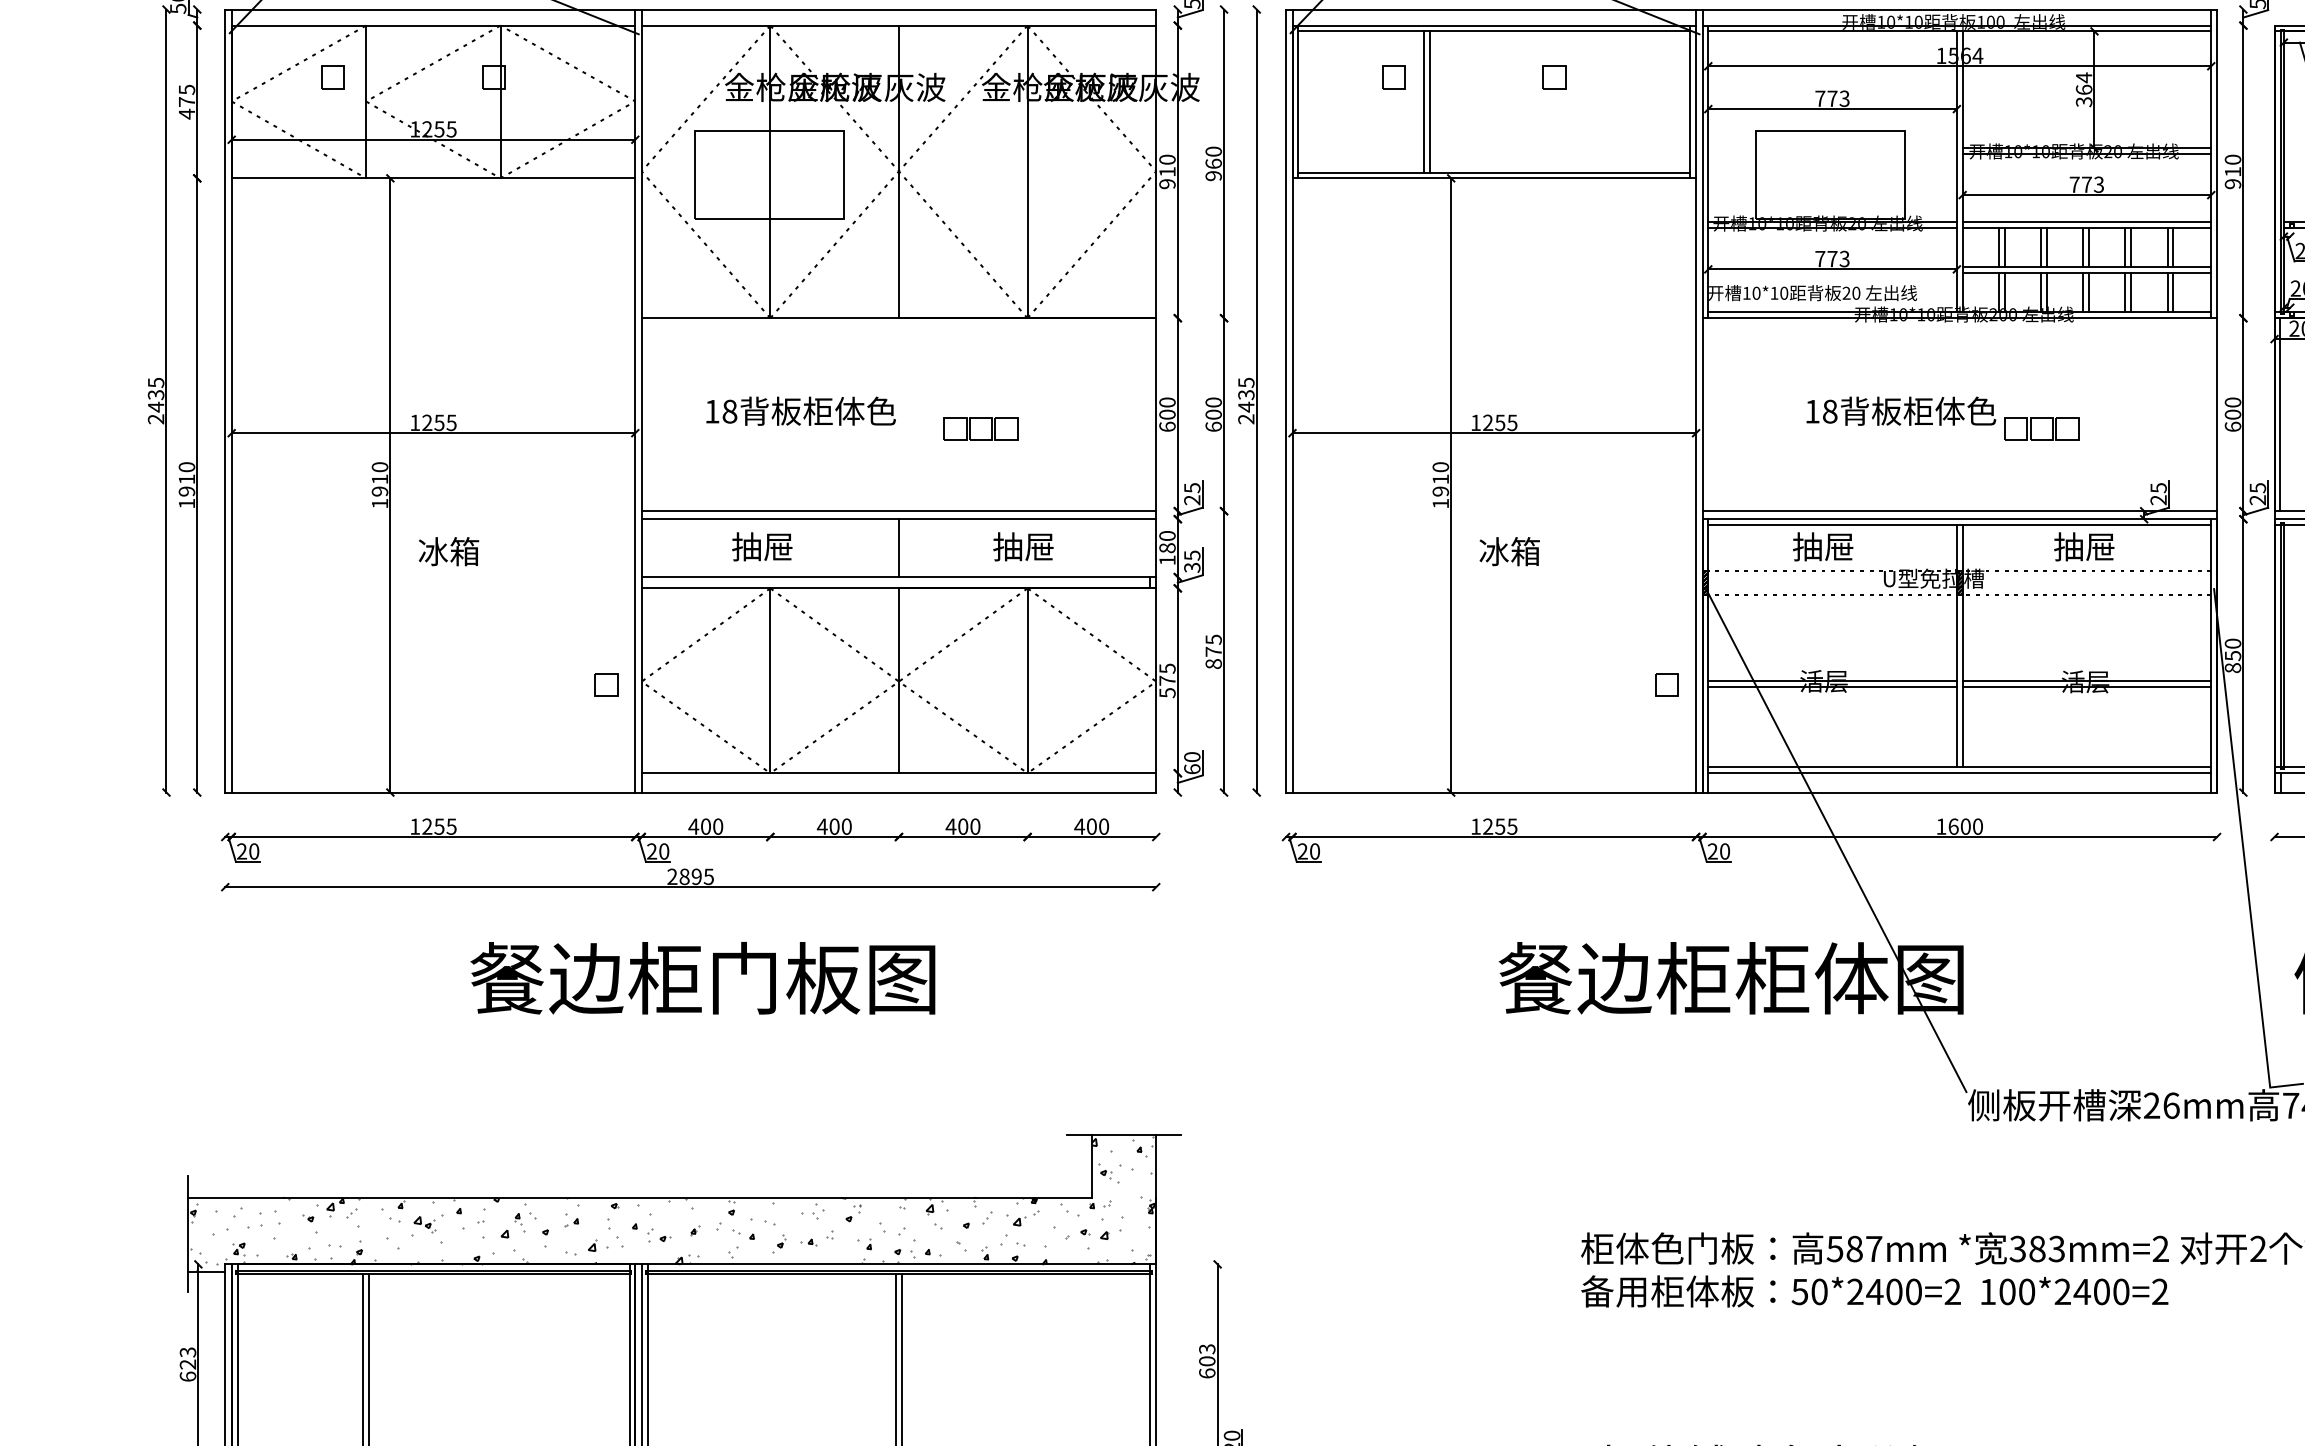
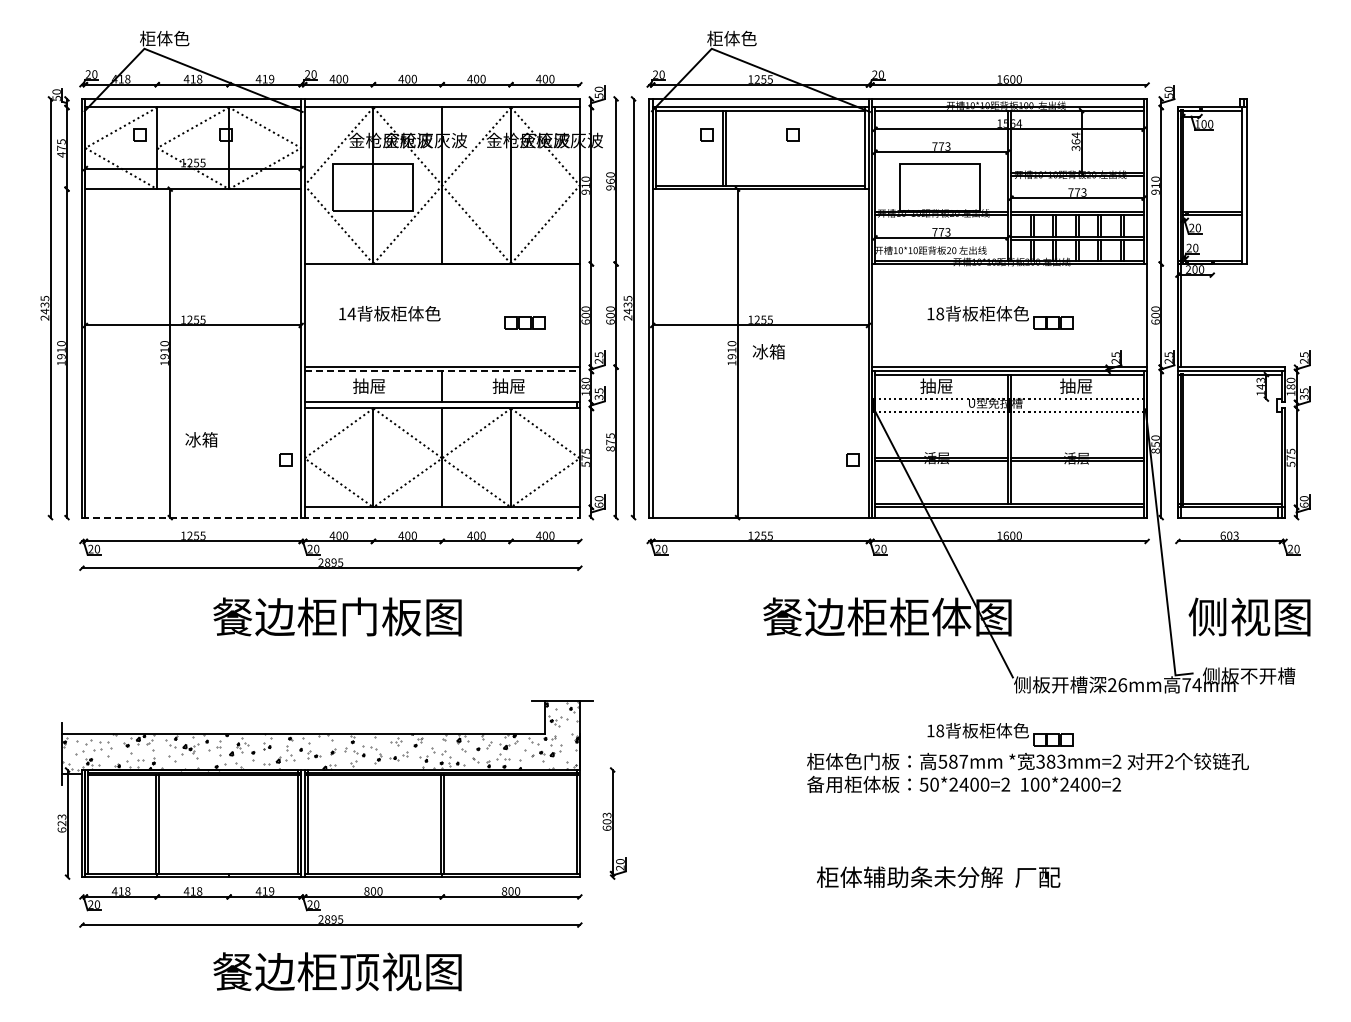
text: (729, 410) -> (351, 313), 18 -> 14
part: (979, 427) -> (524, 322), moved
line: (899, 519) -> (442, 371), solid -> dashed
text: (448, 551) -> (201, 439), moved
text: (1509, 551) -> (768, 351), moved
line: (690, 792) -> (330, 517), solid -> dashed
part: (1942, 1198) -> (1000, 734), added

